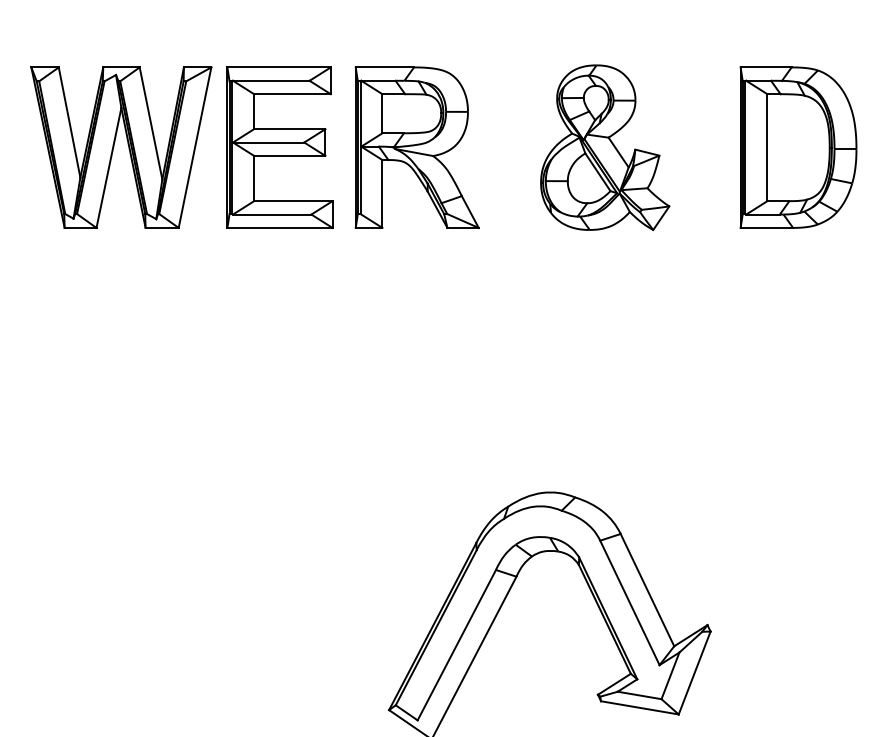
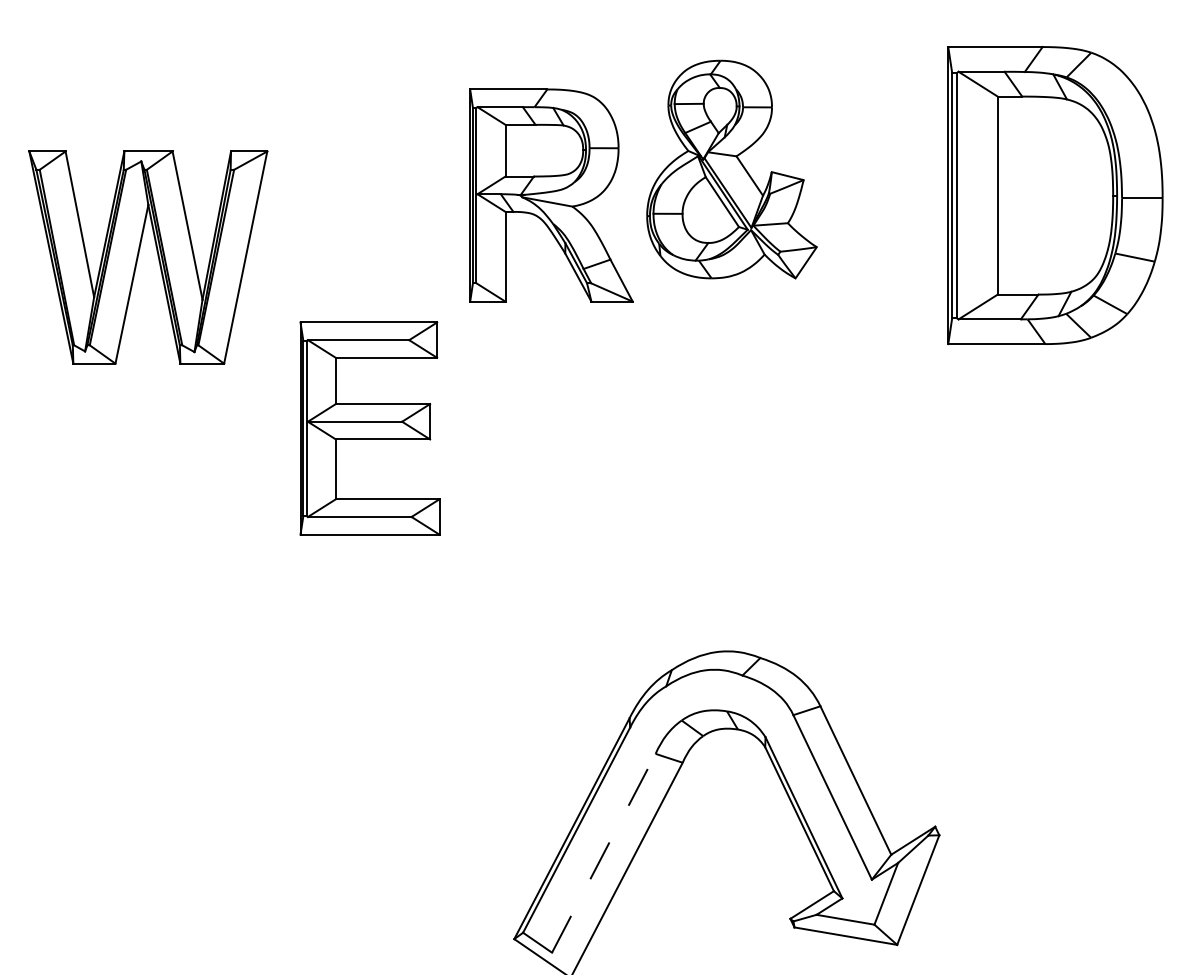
part: (128, 146) -> (157, 256), moved
part: (279, 147) -> (369, 428), moved
part: (604, 147) -> (731, 169), moved
part: (798, 147) -> (1055, 195), size x1.4
line: (457, 644) -> (604, 852), solid -> dashed

